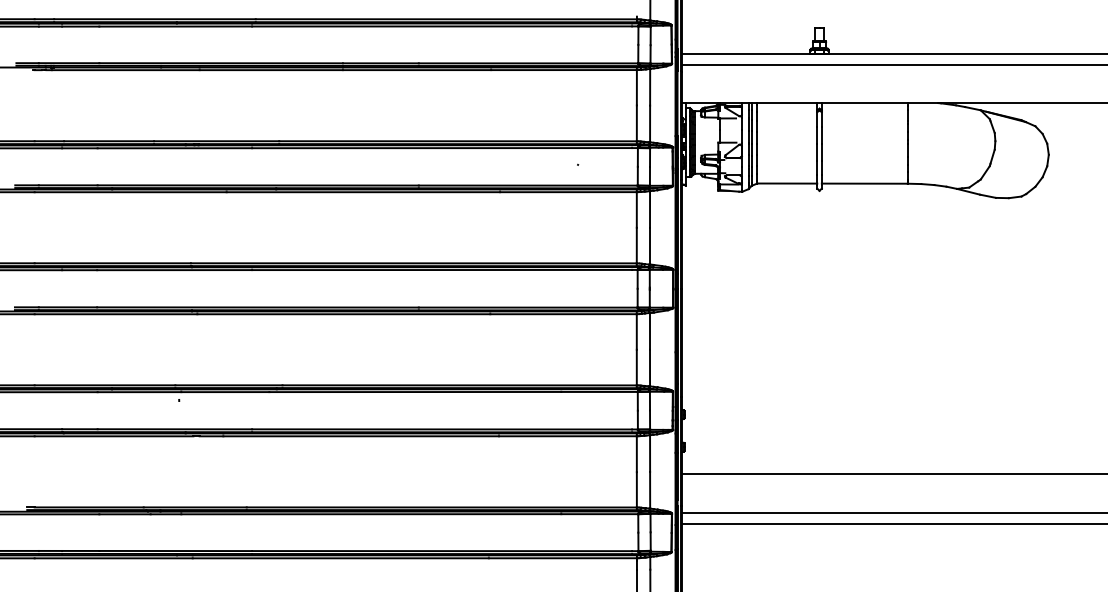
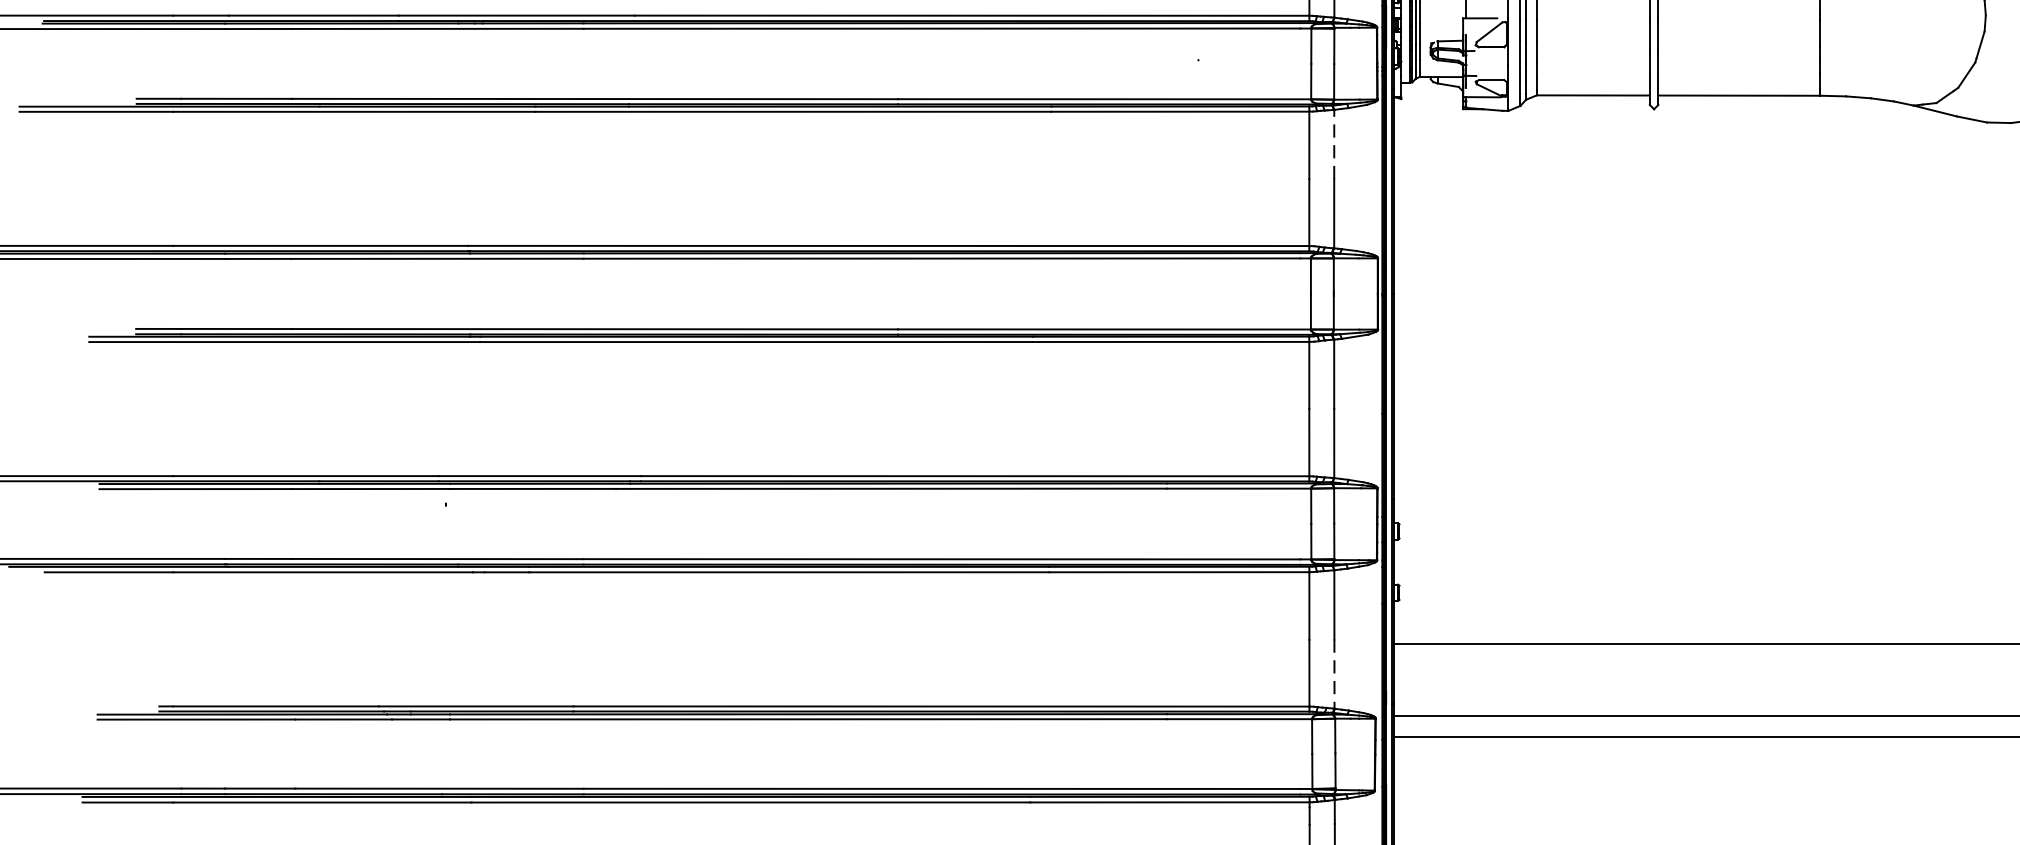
line: (650, 209) -> (1335, 144), solid -> dashed
line: (650, 490) -> (1335, 674), solid -> dashed

